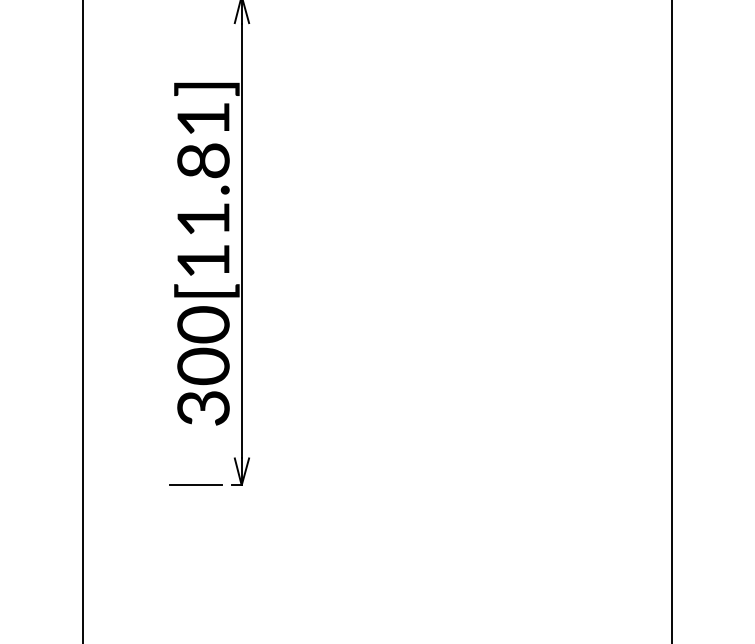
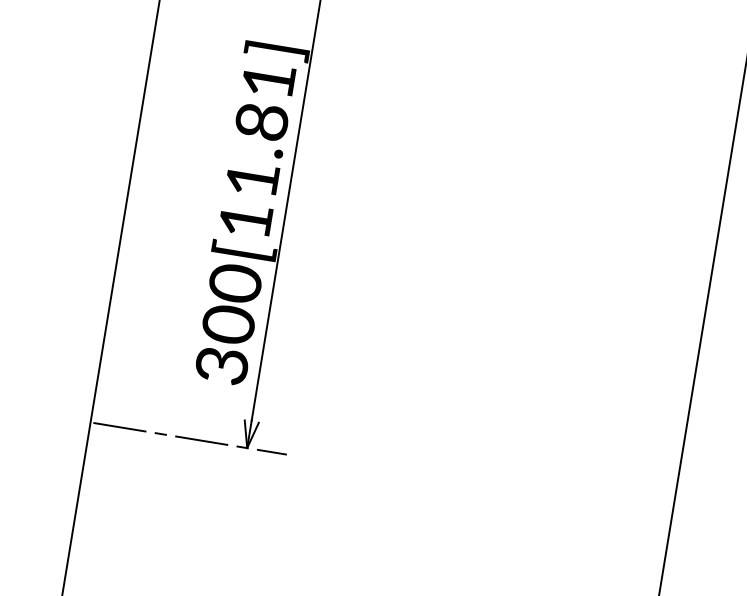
line: (153, 484) -> (160, 433), added
line: (266, 484) -> (271, 451), added
line: (112, 485) -> (119, 427), added

